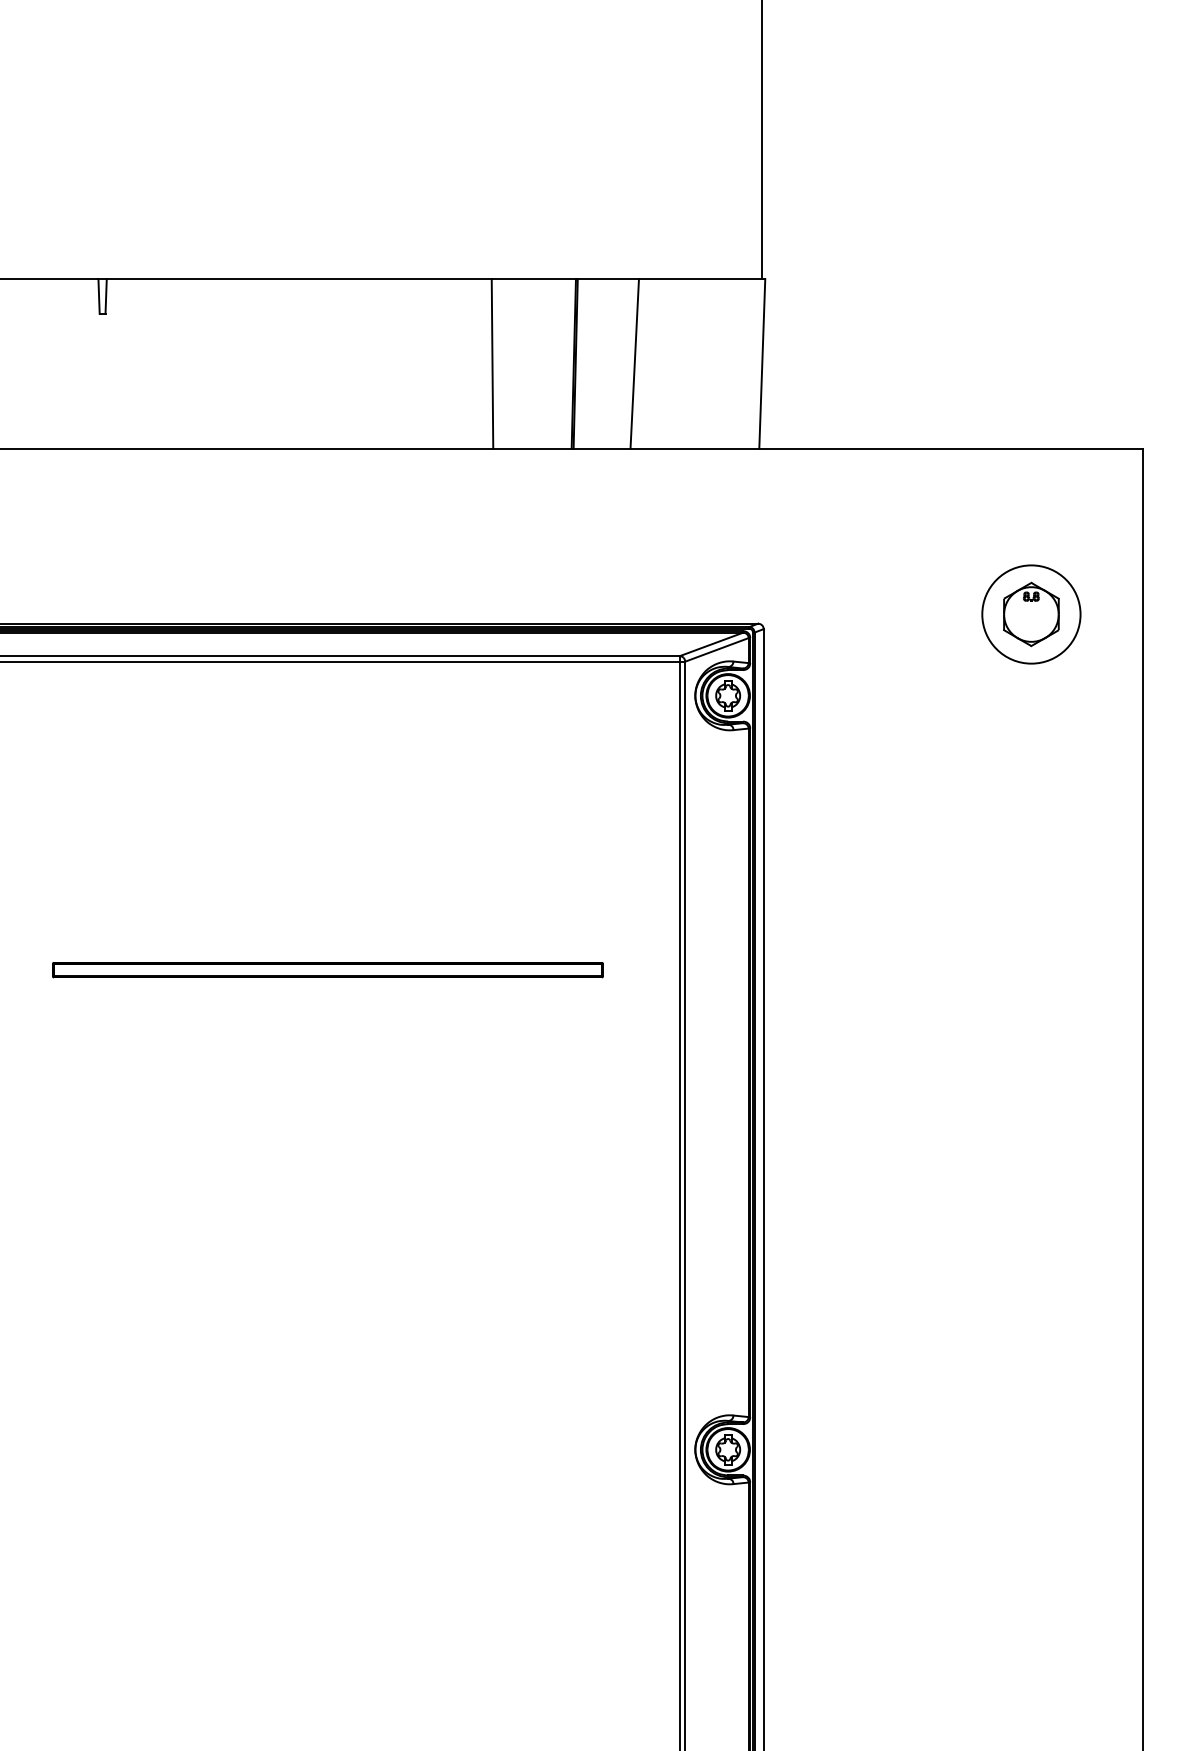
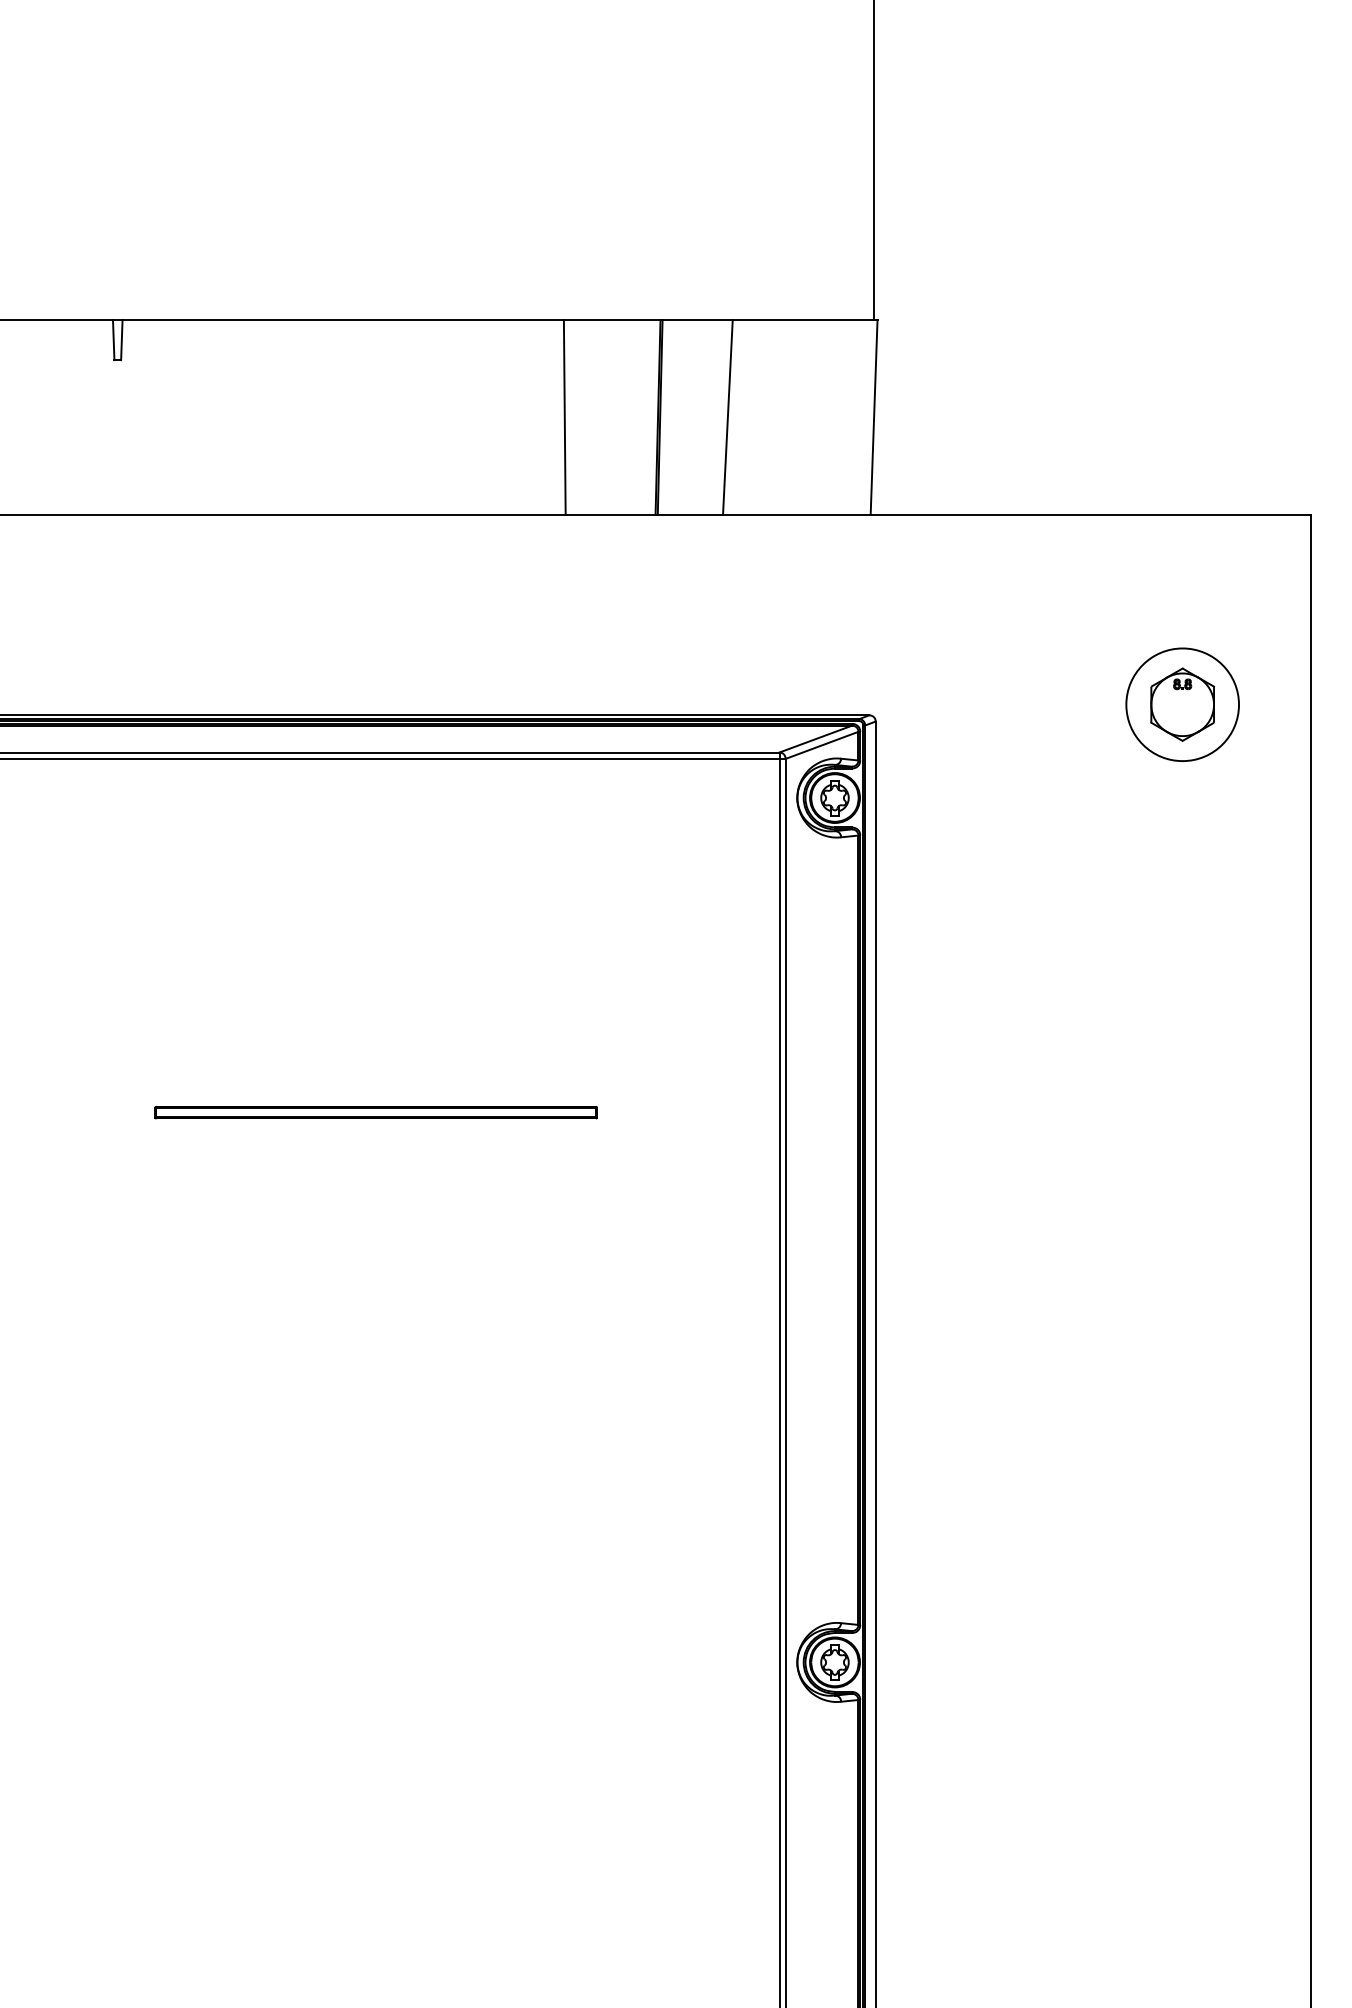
part: (327, 970) -> (375, 1112), size x0.7

